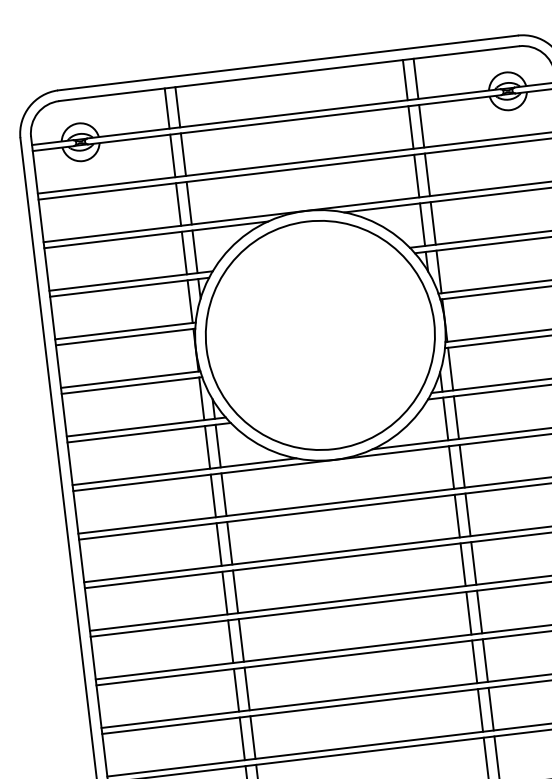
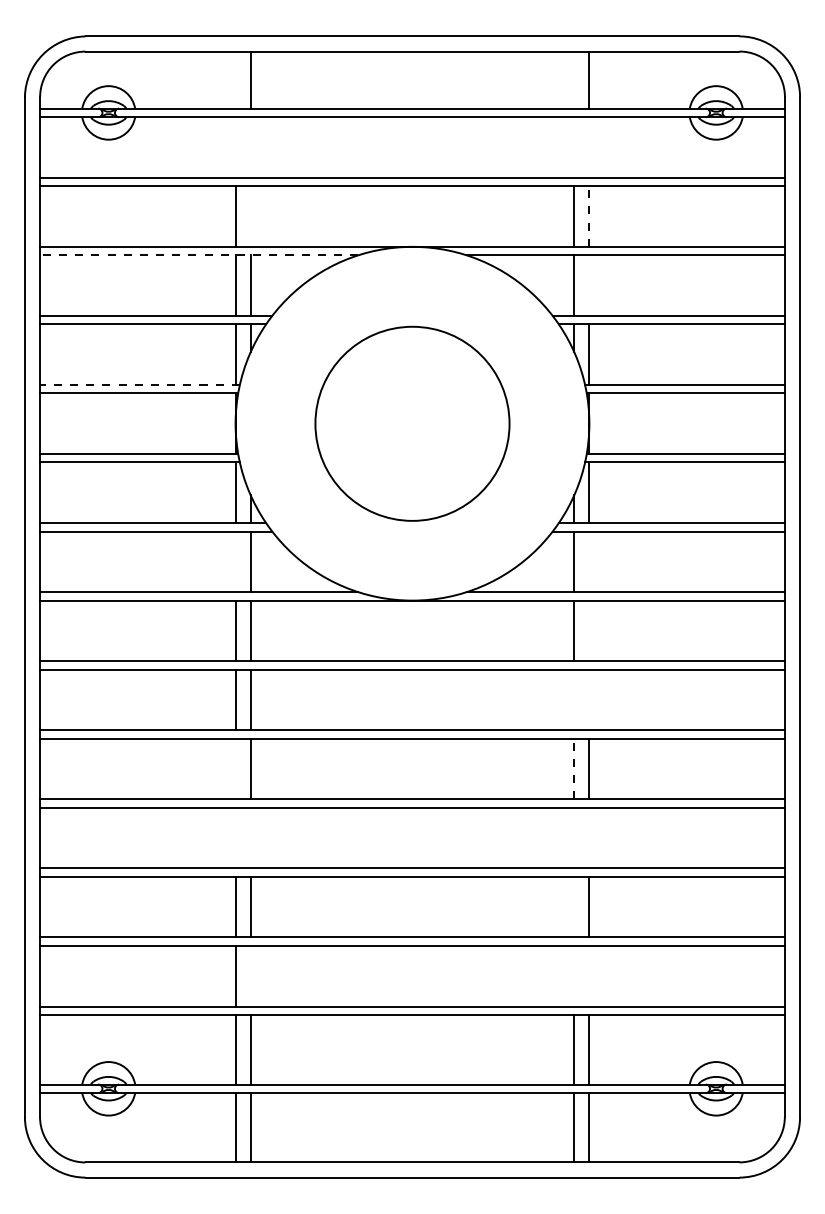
line: (405, 79) -> (574, 79), removed
line: (167, 108) -> (235, 79), removed
line: (421, 126) -> (589, 147), removed
line: (411, 127) -> (574, 147), removed
line: (183, 154) -> (250, 147), removed
line: (172, 155) -> (235, 147), removed
line: (427, 174) -> (589, 216), solid -> dashed
line: (189, 203) -> (250, 216), removed
line: (433, 223) -> (589, 285), removed
line: (155, 235) -> (198, 255), solid -> dashed
line: (125, 330) -> (140, 384), solid -> dashed
circle: (320, 335) -> (412, 423), size x0.6
line: (456, 417) -> (589, 561), removed
line: (207, 447) -> (235, 561), removed
line: (462, 465) -> (589, 630), removed
line: (468, 514) -> (589, 699), removed
line: (457, 515) -> (574, 699), removed
line: (463, 564) -> (574, 768), solid -> dashed
line: (224, 592) -> (235, 768), removed
line: (479, 611) -> (589, 837), removed
line: (469, 612) -> (574, 837), removed
line: (241, 640) -> (250, 837), removed
line: (230, 641) -> (235, 837), removed
line: (474, 661) -> (574, 906), removed
line: (491, 708) -> (589, 975), removed
line: (480, 709) -> (574, 975), removed
line: (252, 737) -> (250, 975), removed

